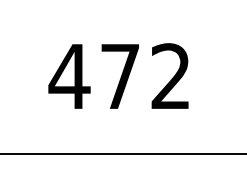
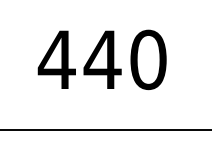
text: (145, 76) -> (125, 59), 472 -> 440

